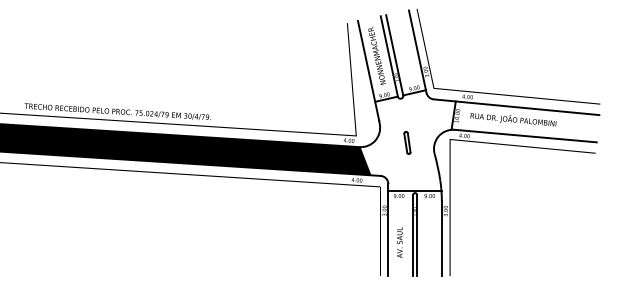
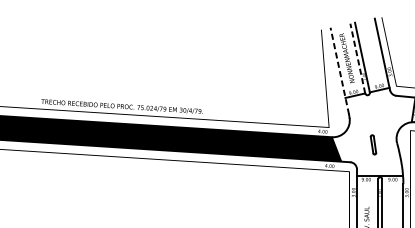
line: (389, 55) -> (357, 57), solid -> dashed
line: (368, 70) -> (339, 70), solid -> dashed
part: (407, 142) -> (373, 144), moved

